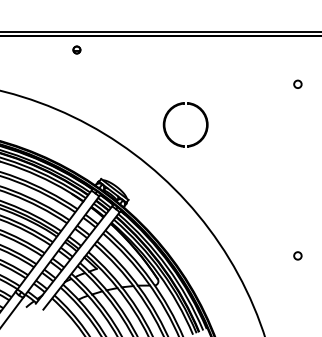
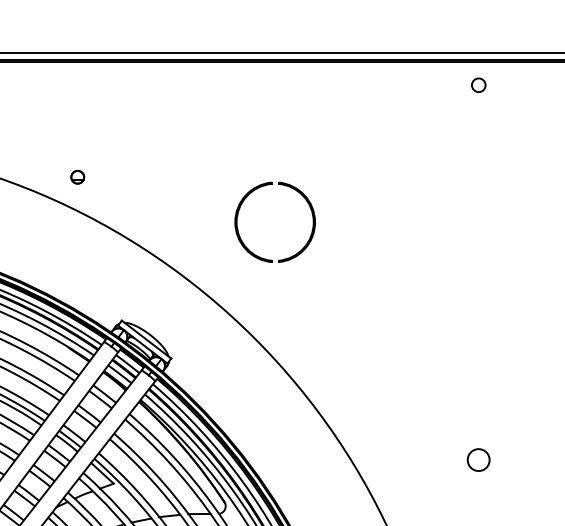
part: (76, 49) -> (76, 176), moved
circle: (297, 83) -> (478, 83), moved
circle: (297, 255) -> (478, 459), size x1.6

